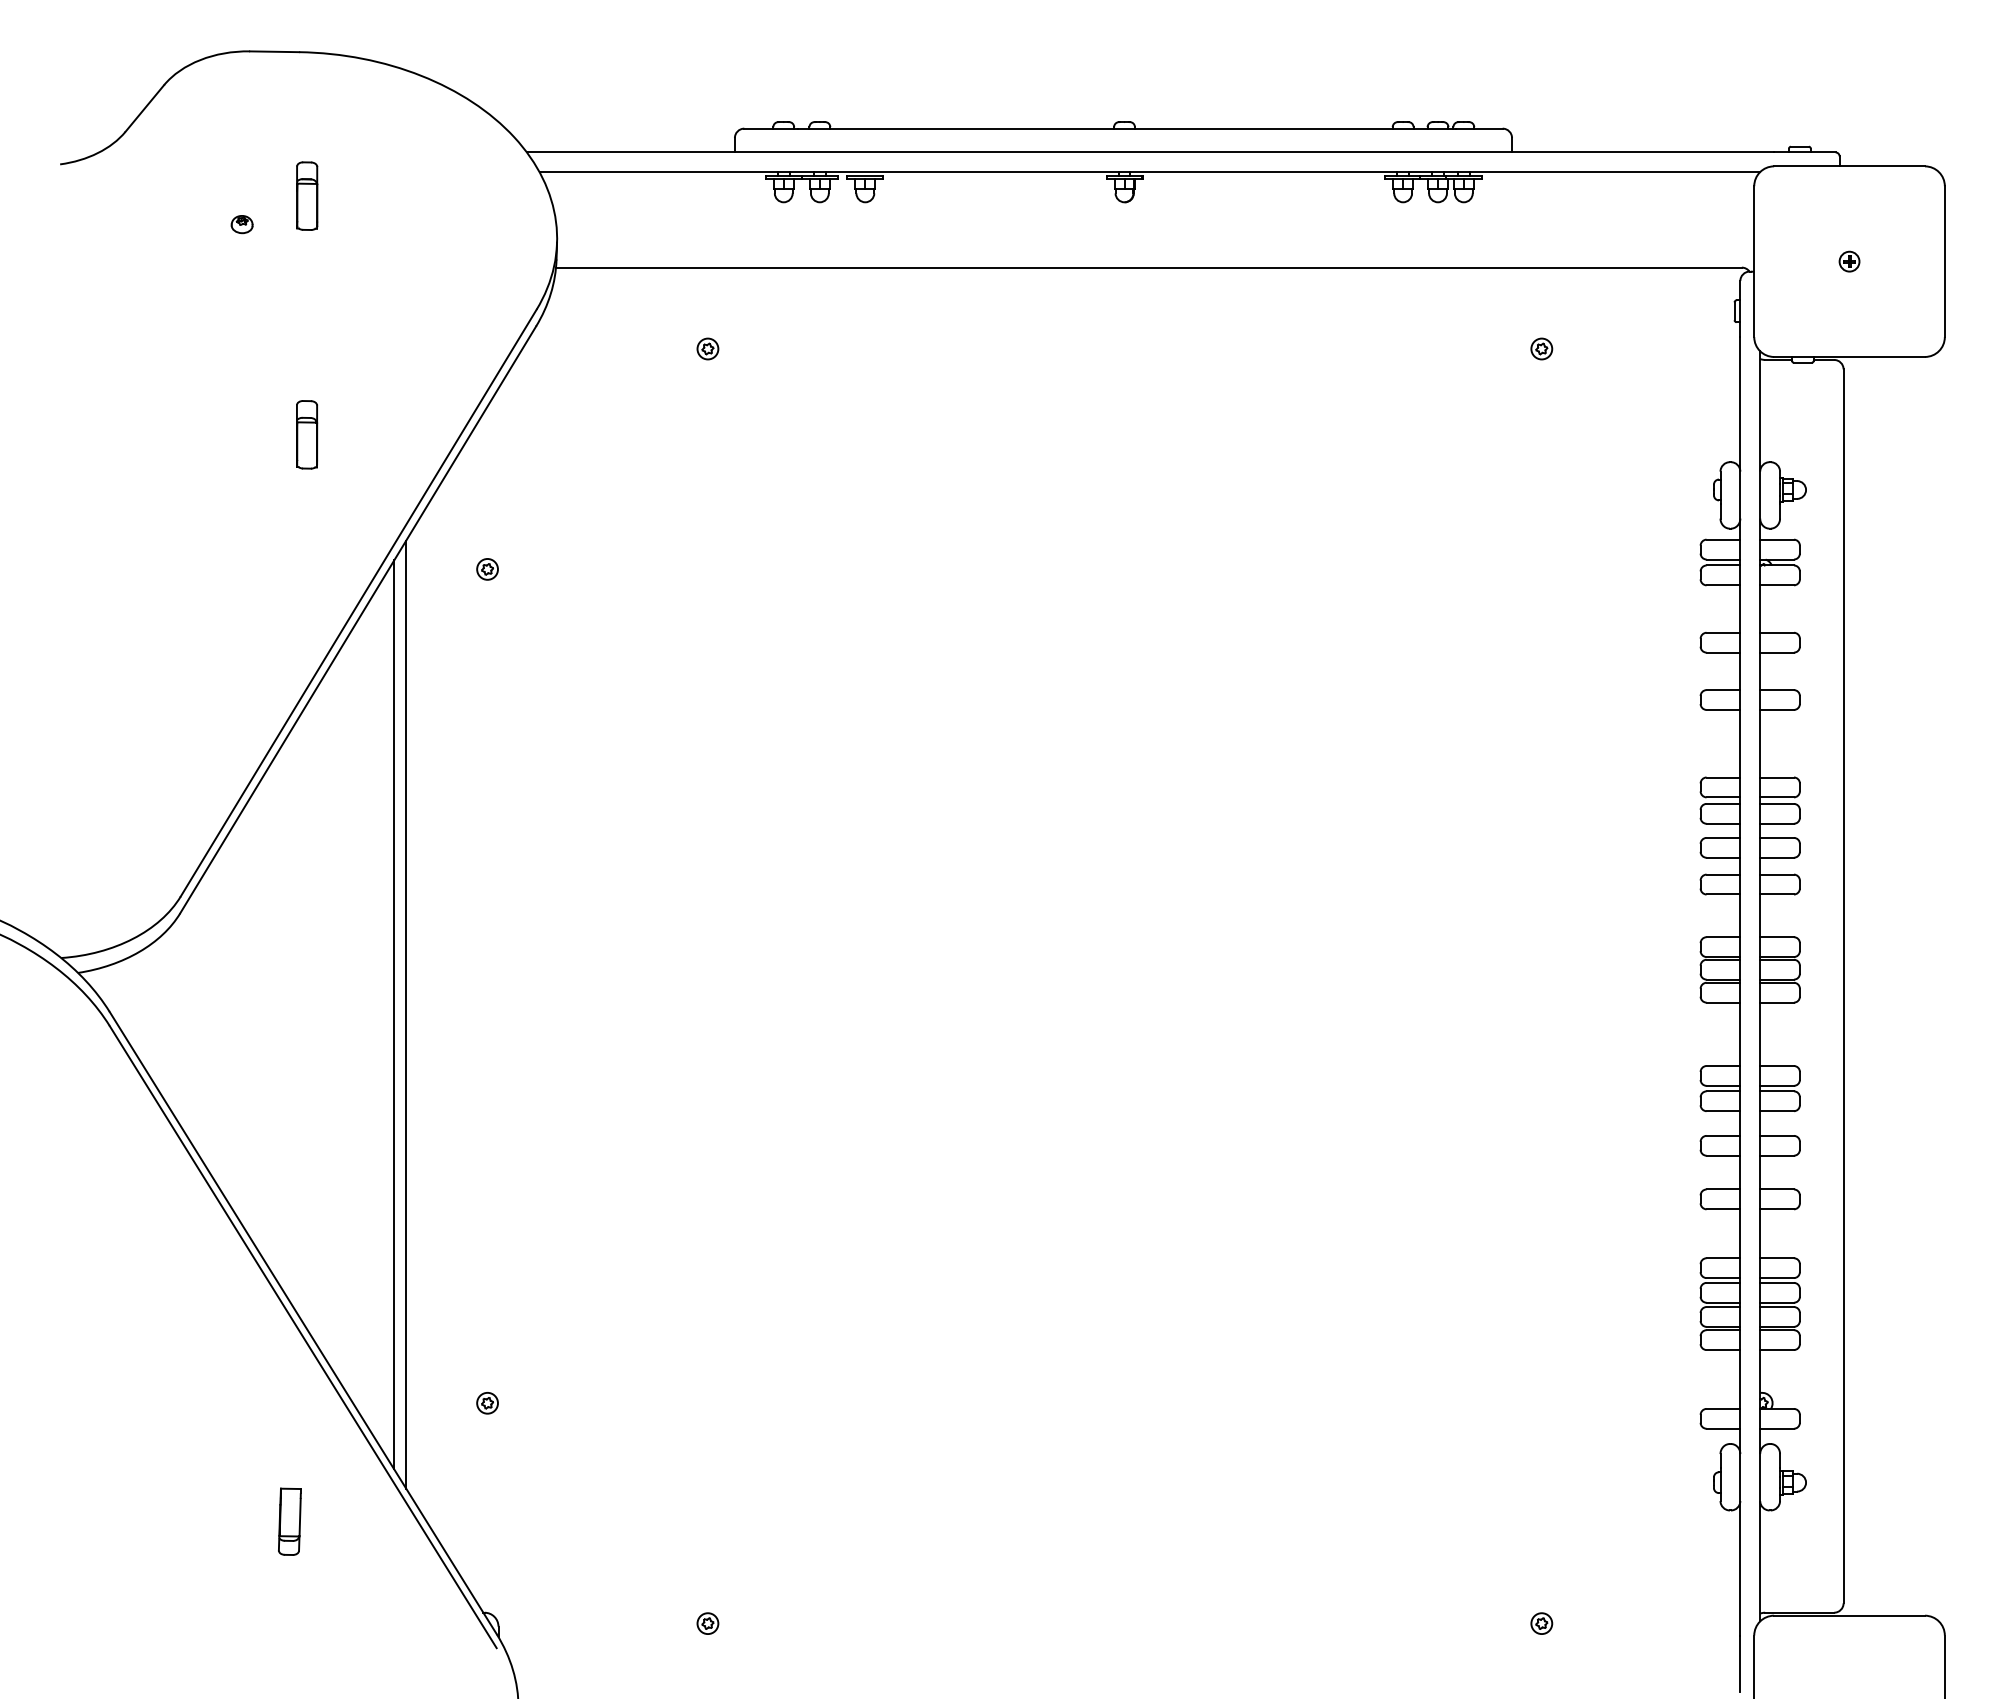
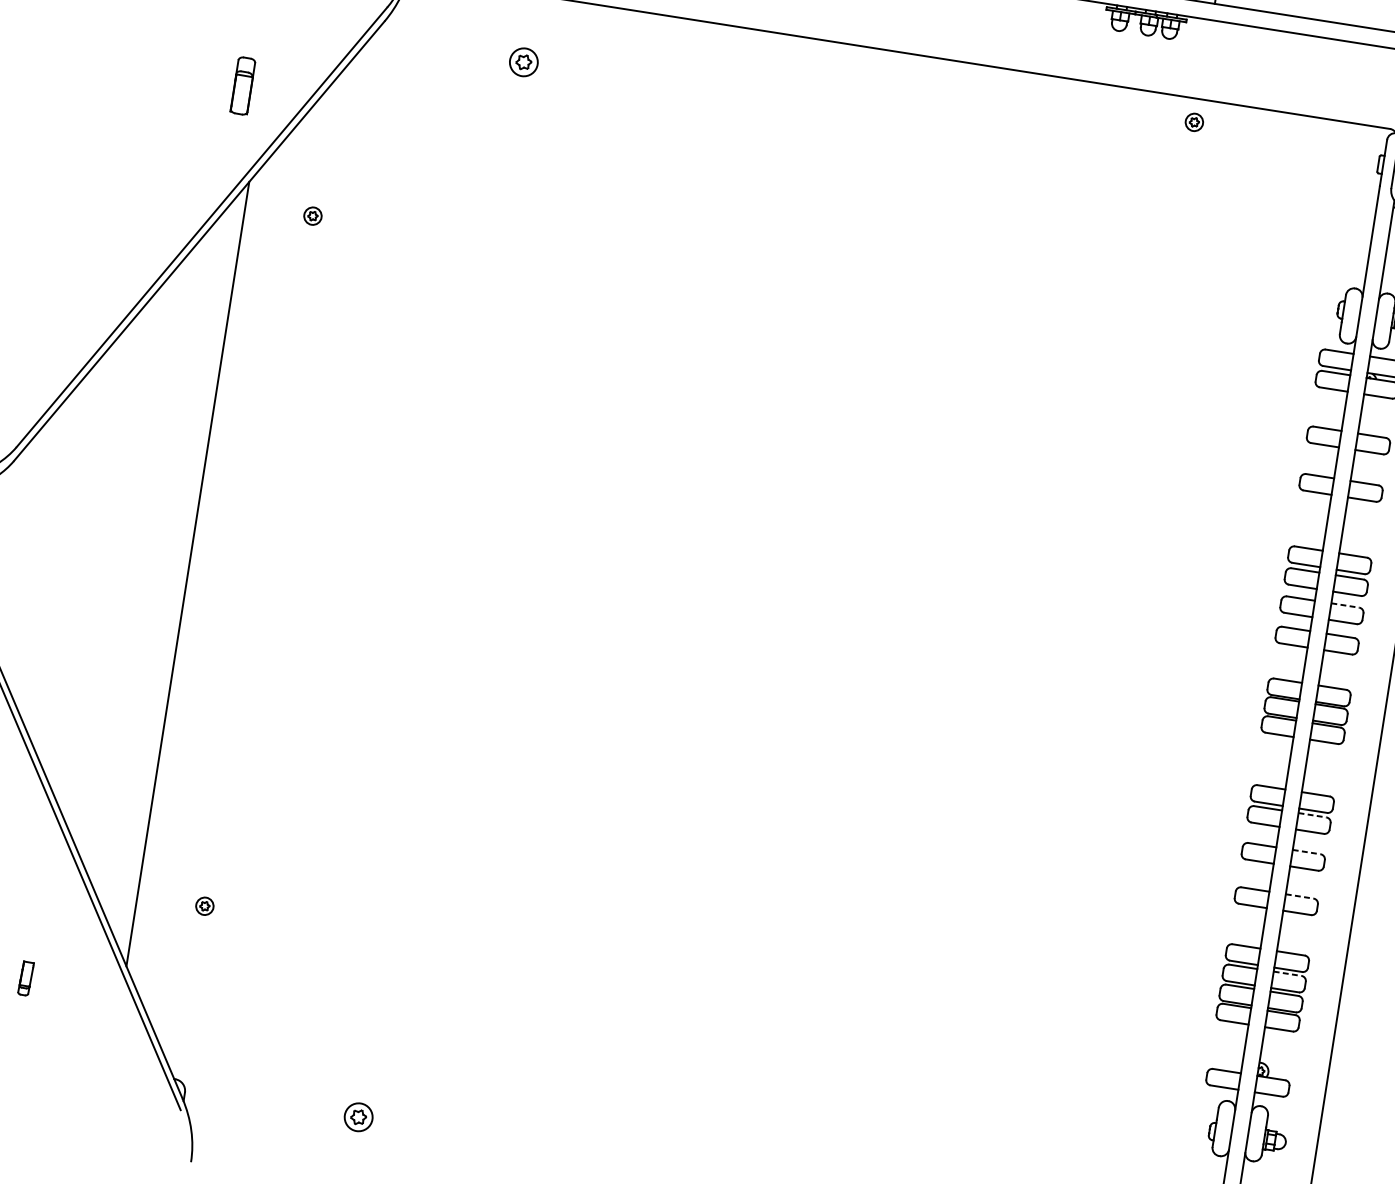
part: (707, 348) -> (523, 61), size x1.6
part: (1541, 348) -> (1194, 121), moved
part: (307, 434) -> (243, 85), moved
line: (1777, 837) -> (1345, 605), solid -> dashed
line: (394, 1014) -> (178, 572), removed
line: (1777, 1091) -> (1312, 815), solid -> dashed
line: (1777, 1135) -> (1307, 851), solid -> dashed
line: (1777, 1189) -> (1300, 896), solid -> dashed
line: (1777, 1282) -> (1288, 973), solid -> dashed
part: (289, 1521) -> (25, 978), size x0.6
part: (707, 1623) -> (358, 1117), size x1.6

